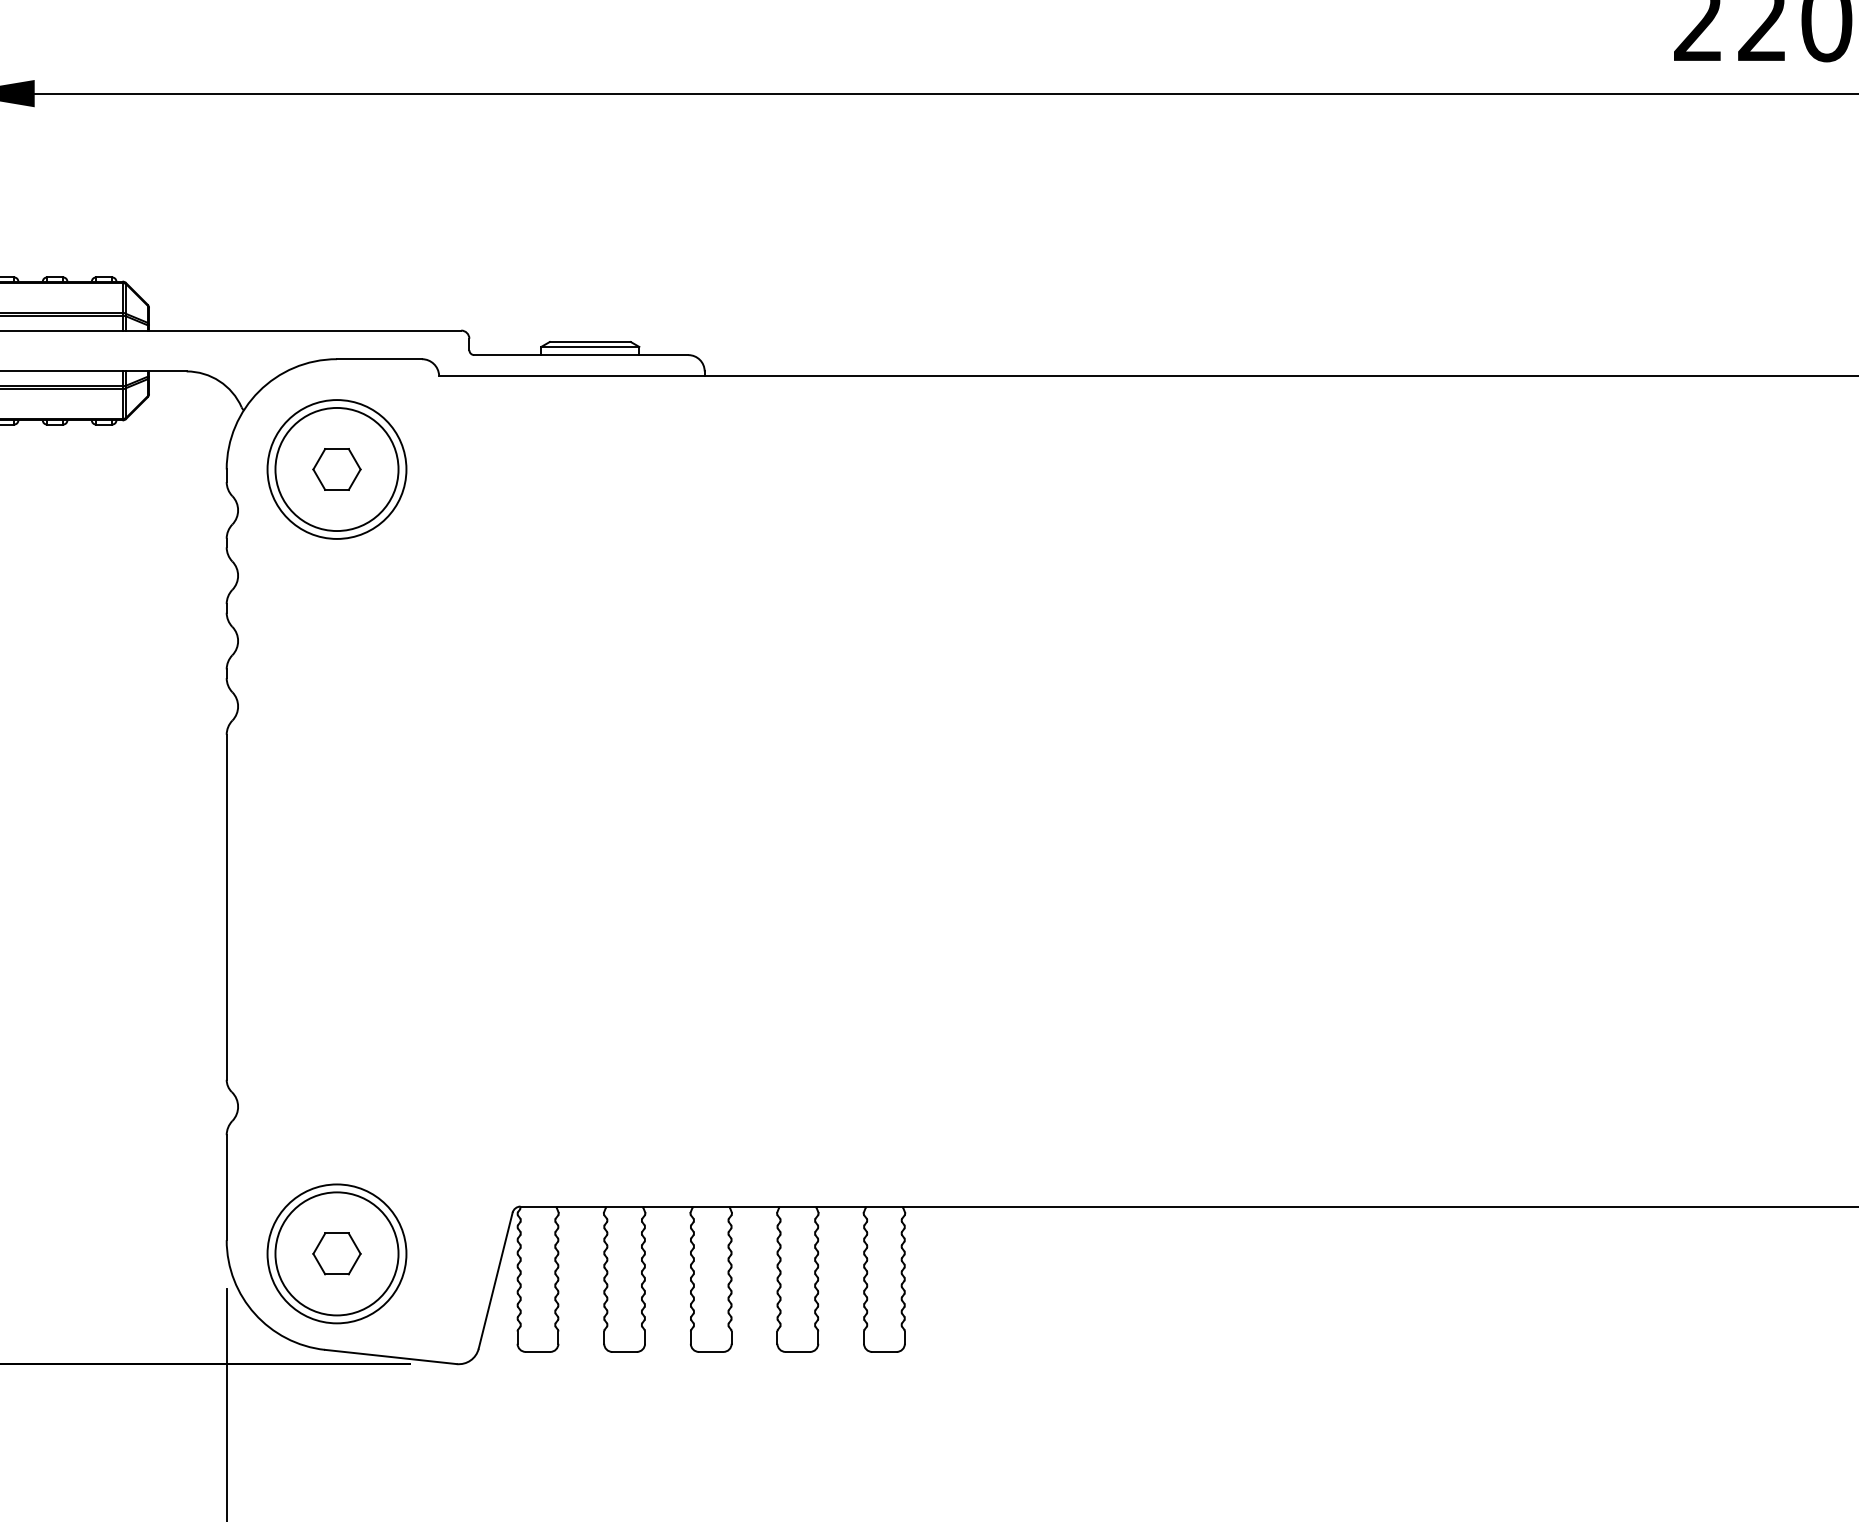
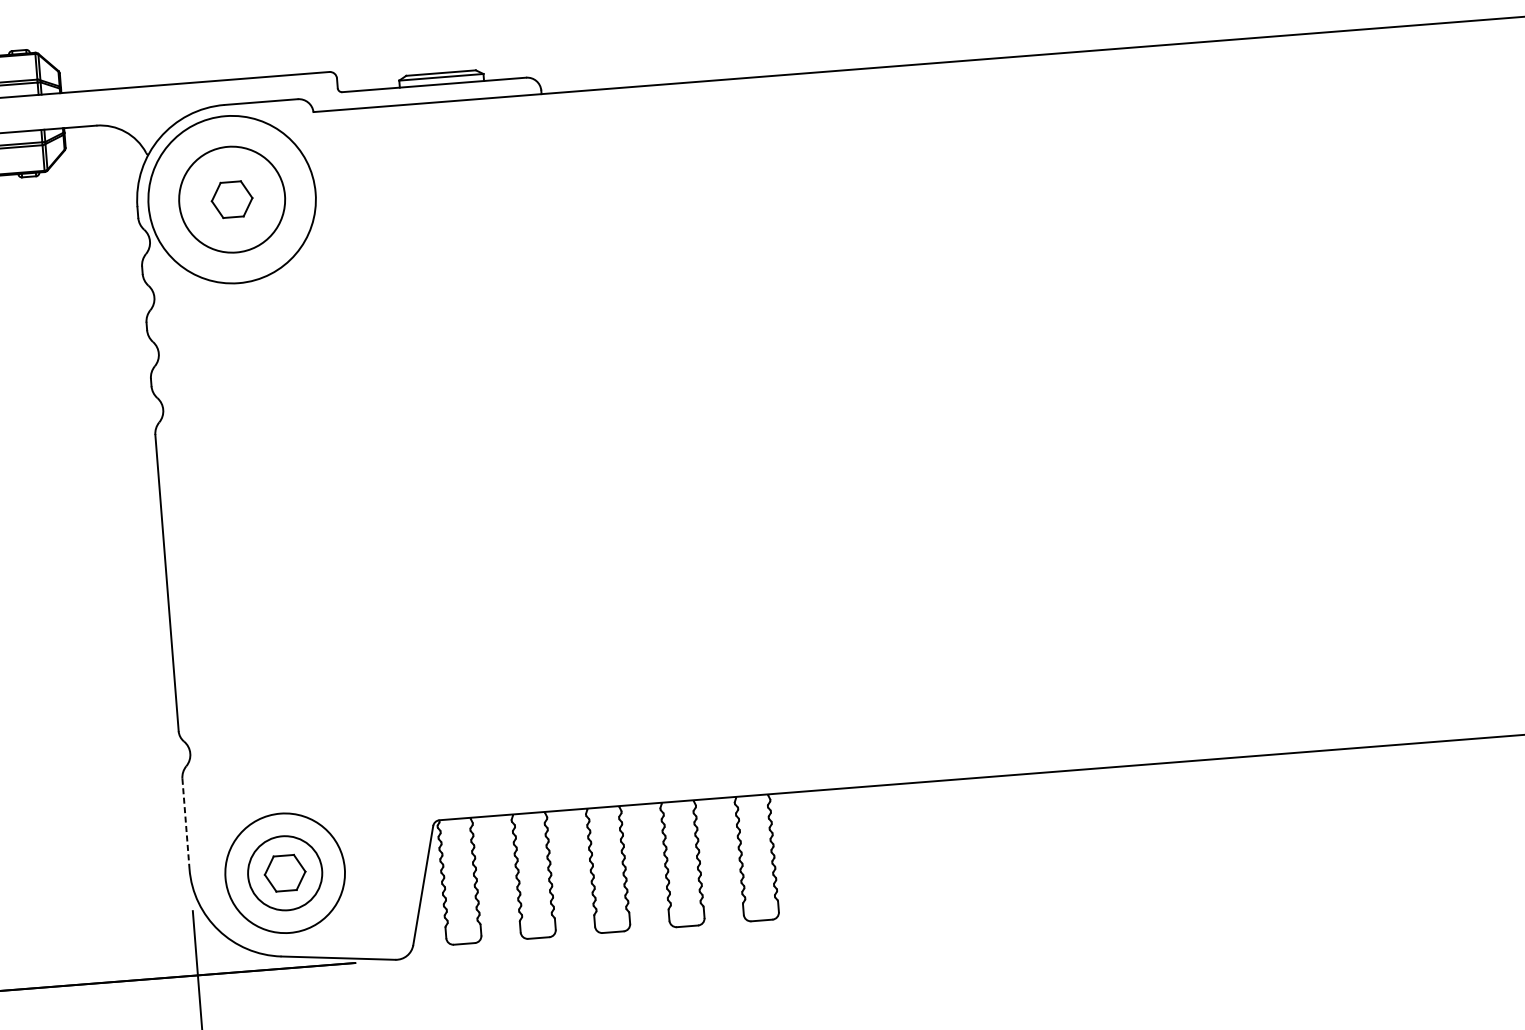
circle: (336, 469) -> (231, 199), size x1.4
line: (226, 1187) -> (185, 823), solid -> dashed
circle: (336, 1253) -> (284, 872), size x0.7

